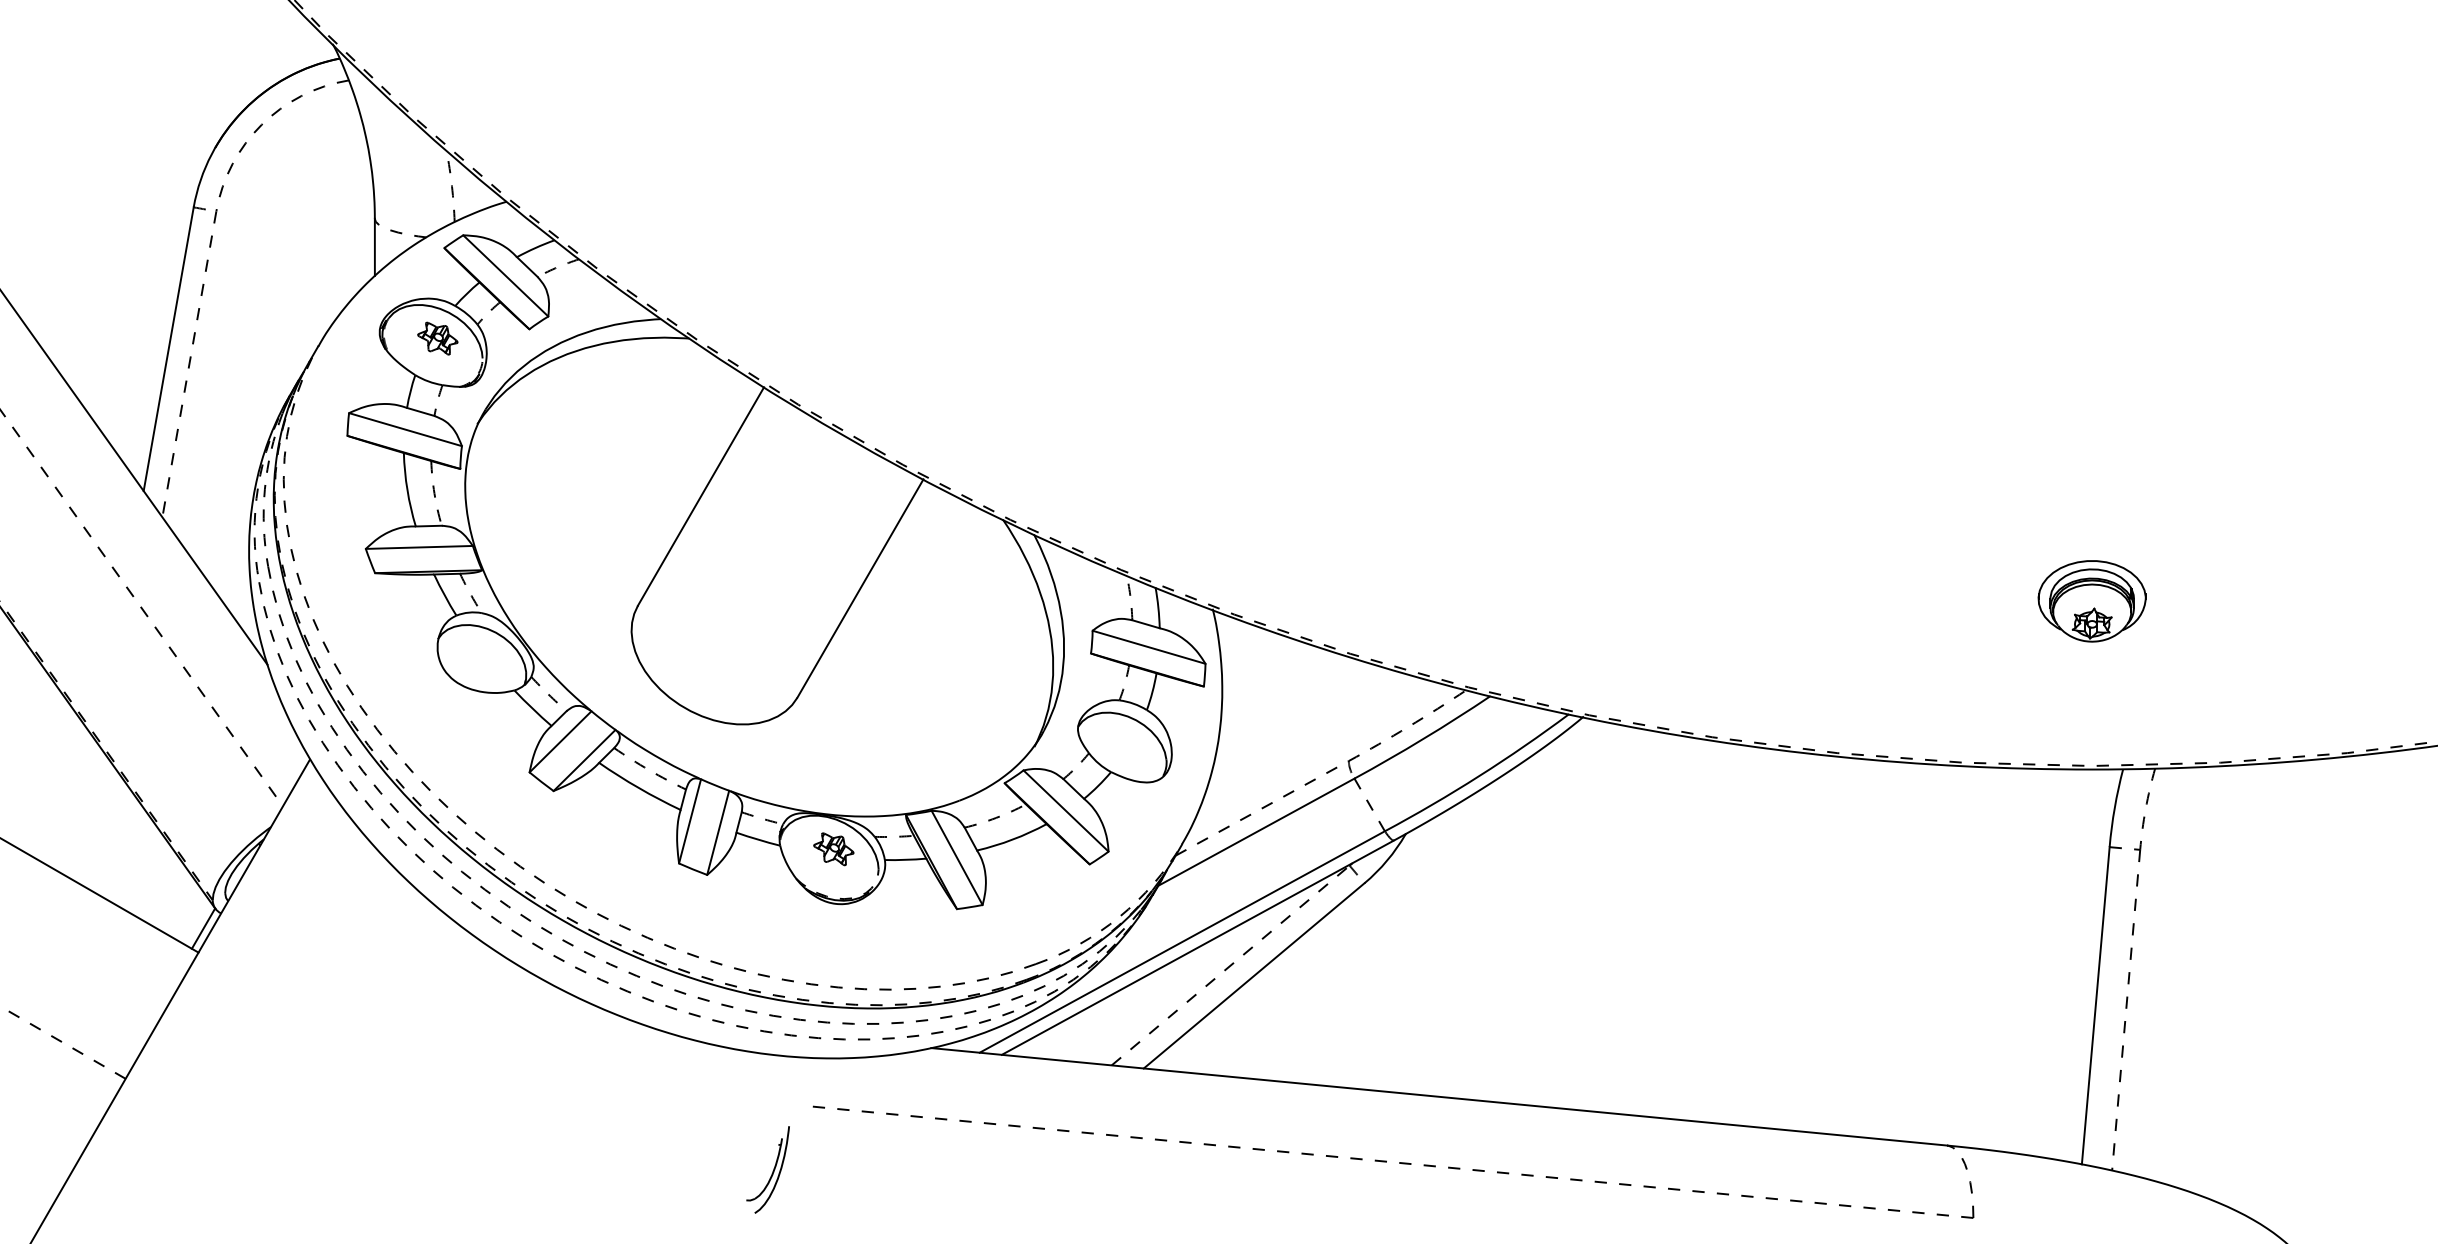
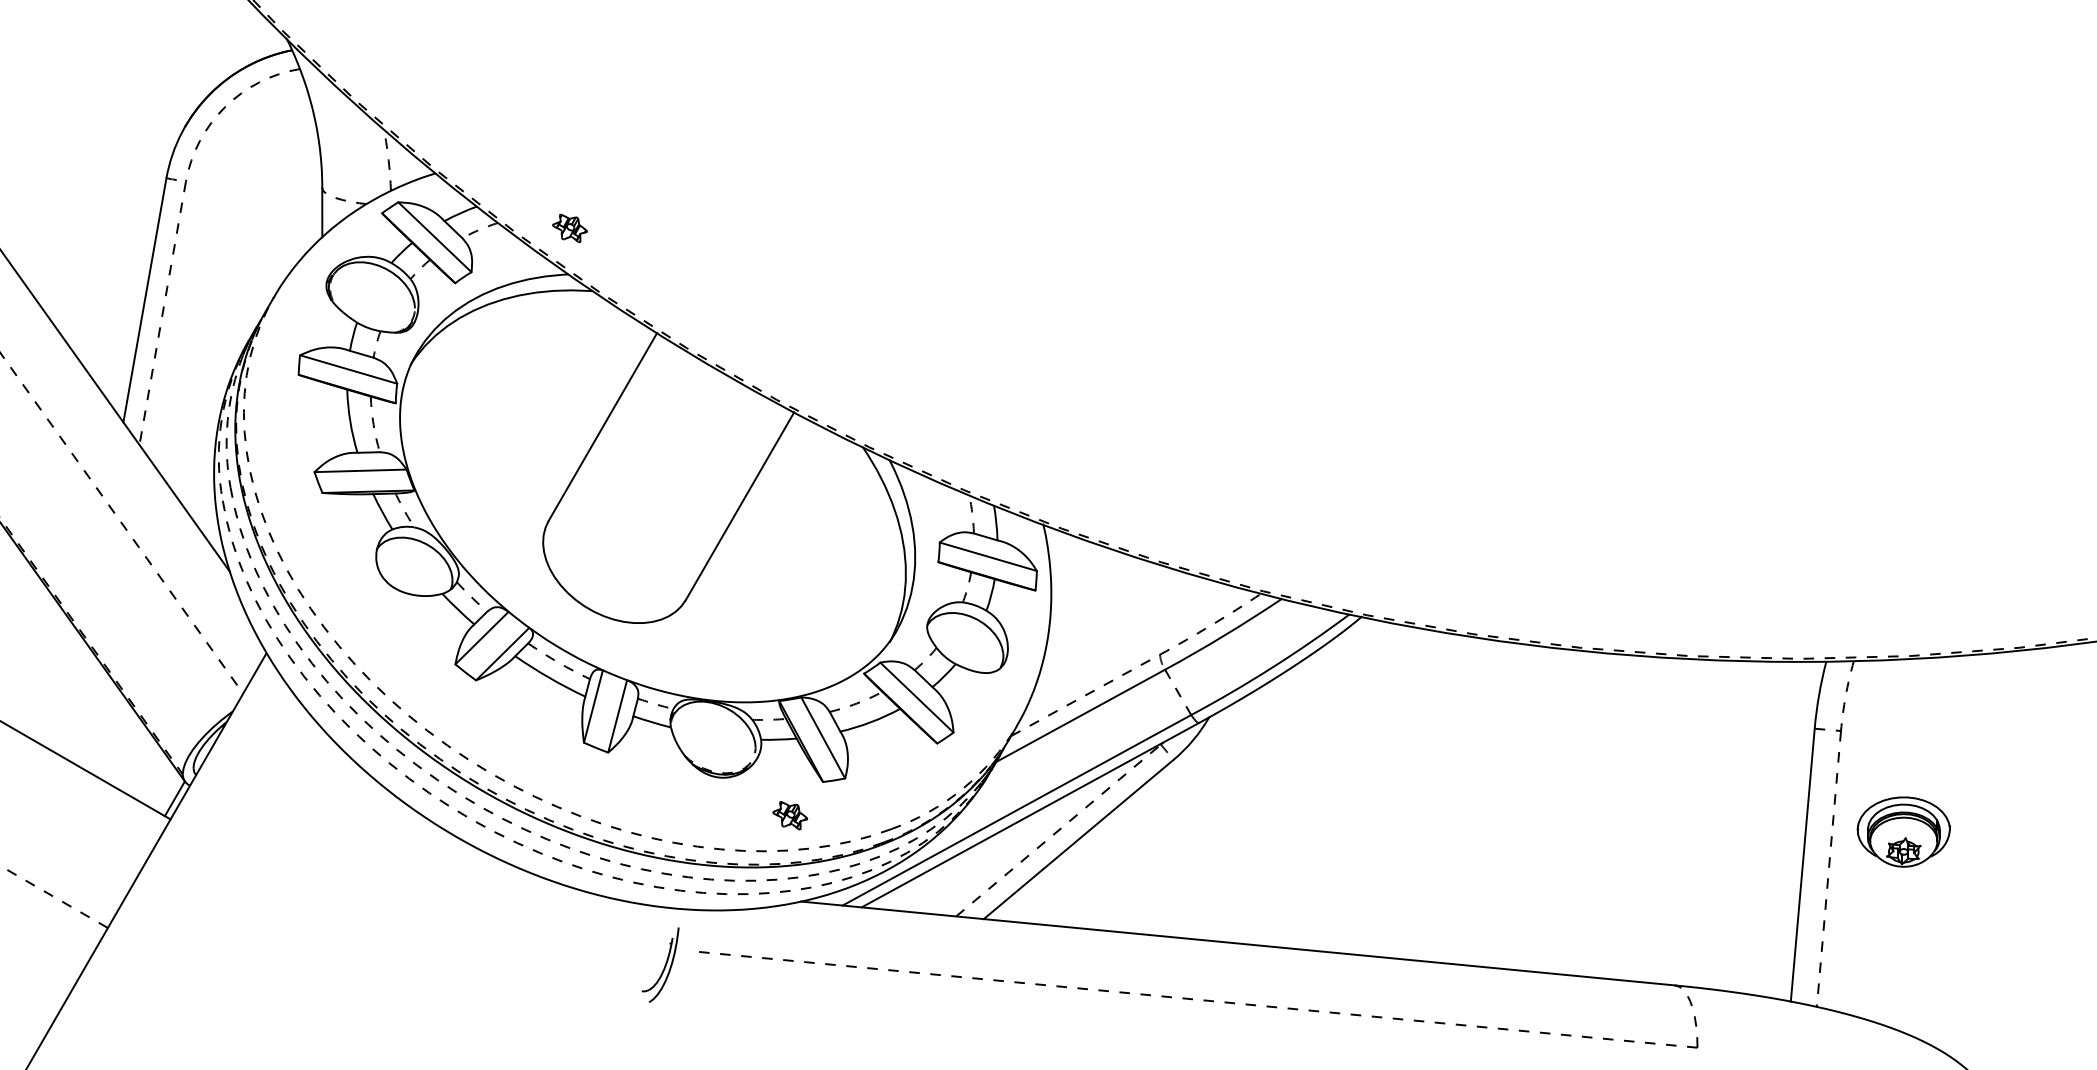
part: (437, 338) -> (569, 228), moved
part: (2091, 601) -> (1903, 832), moved
part: (833, 849) -> (789, 815), moved
part: (767, 1169) -> (660, 964), moved

